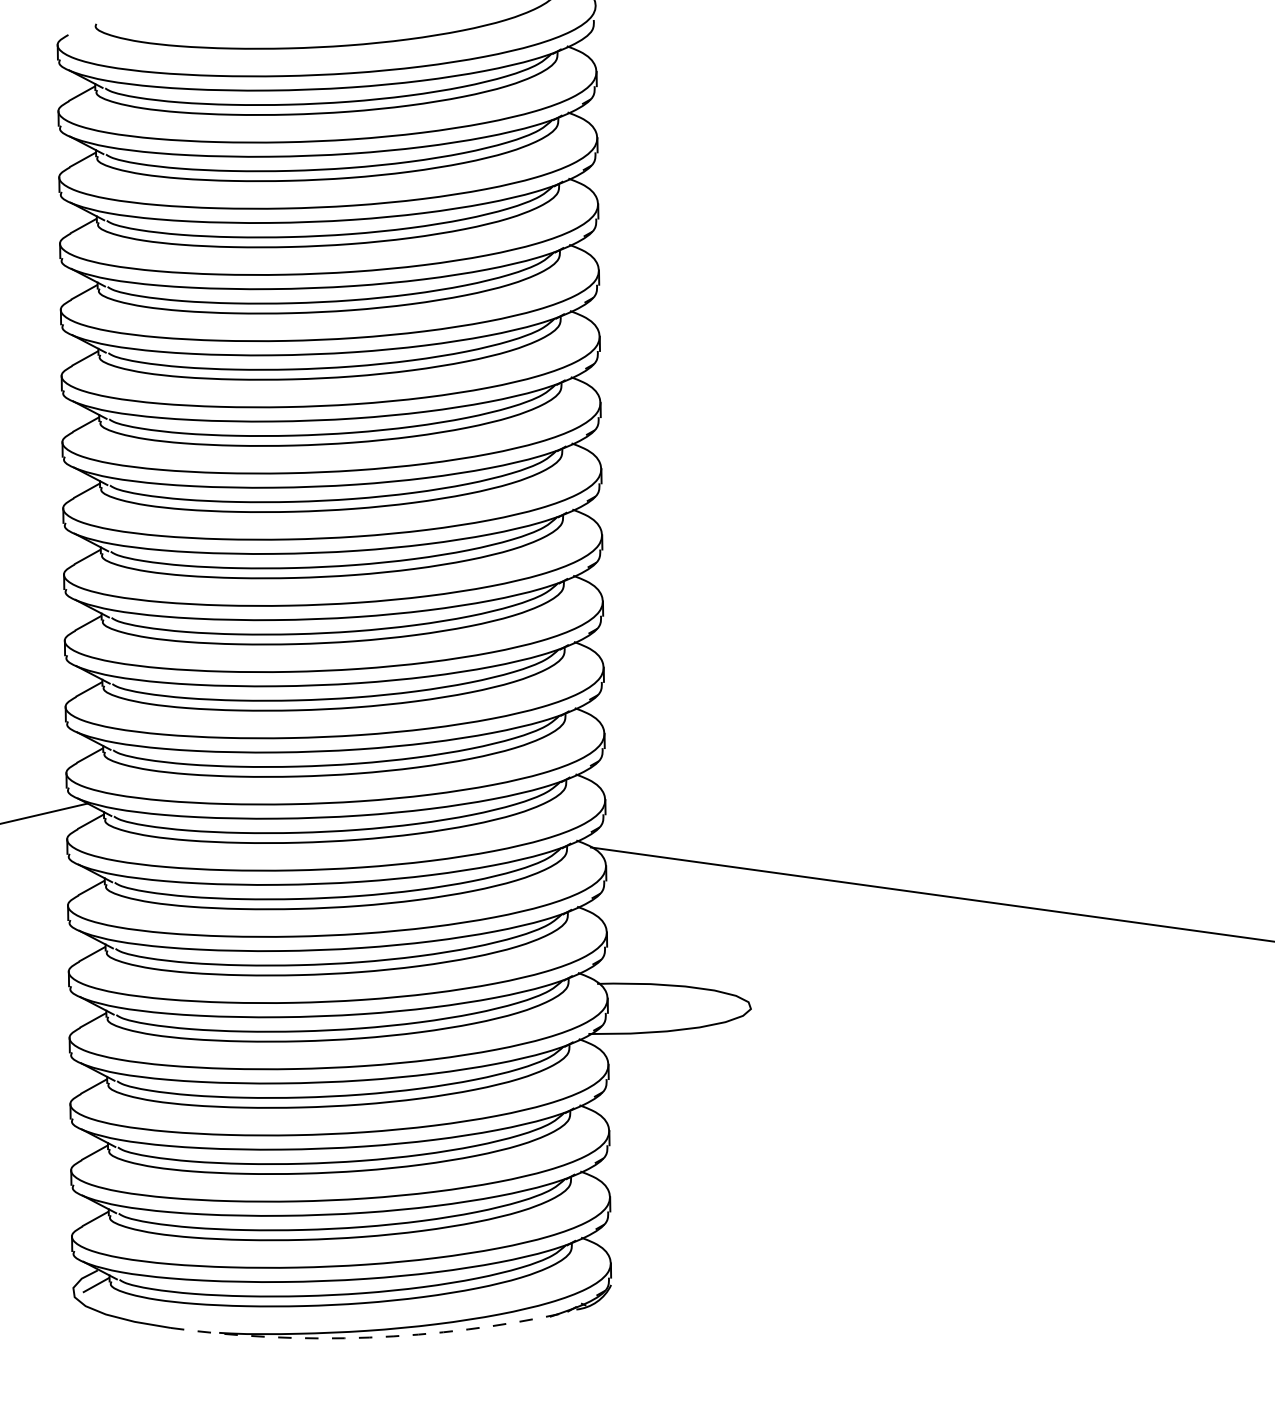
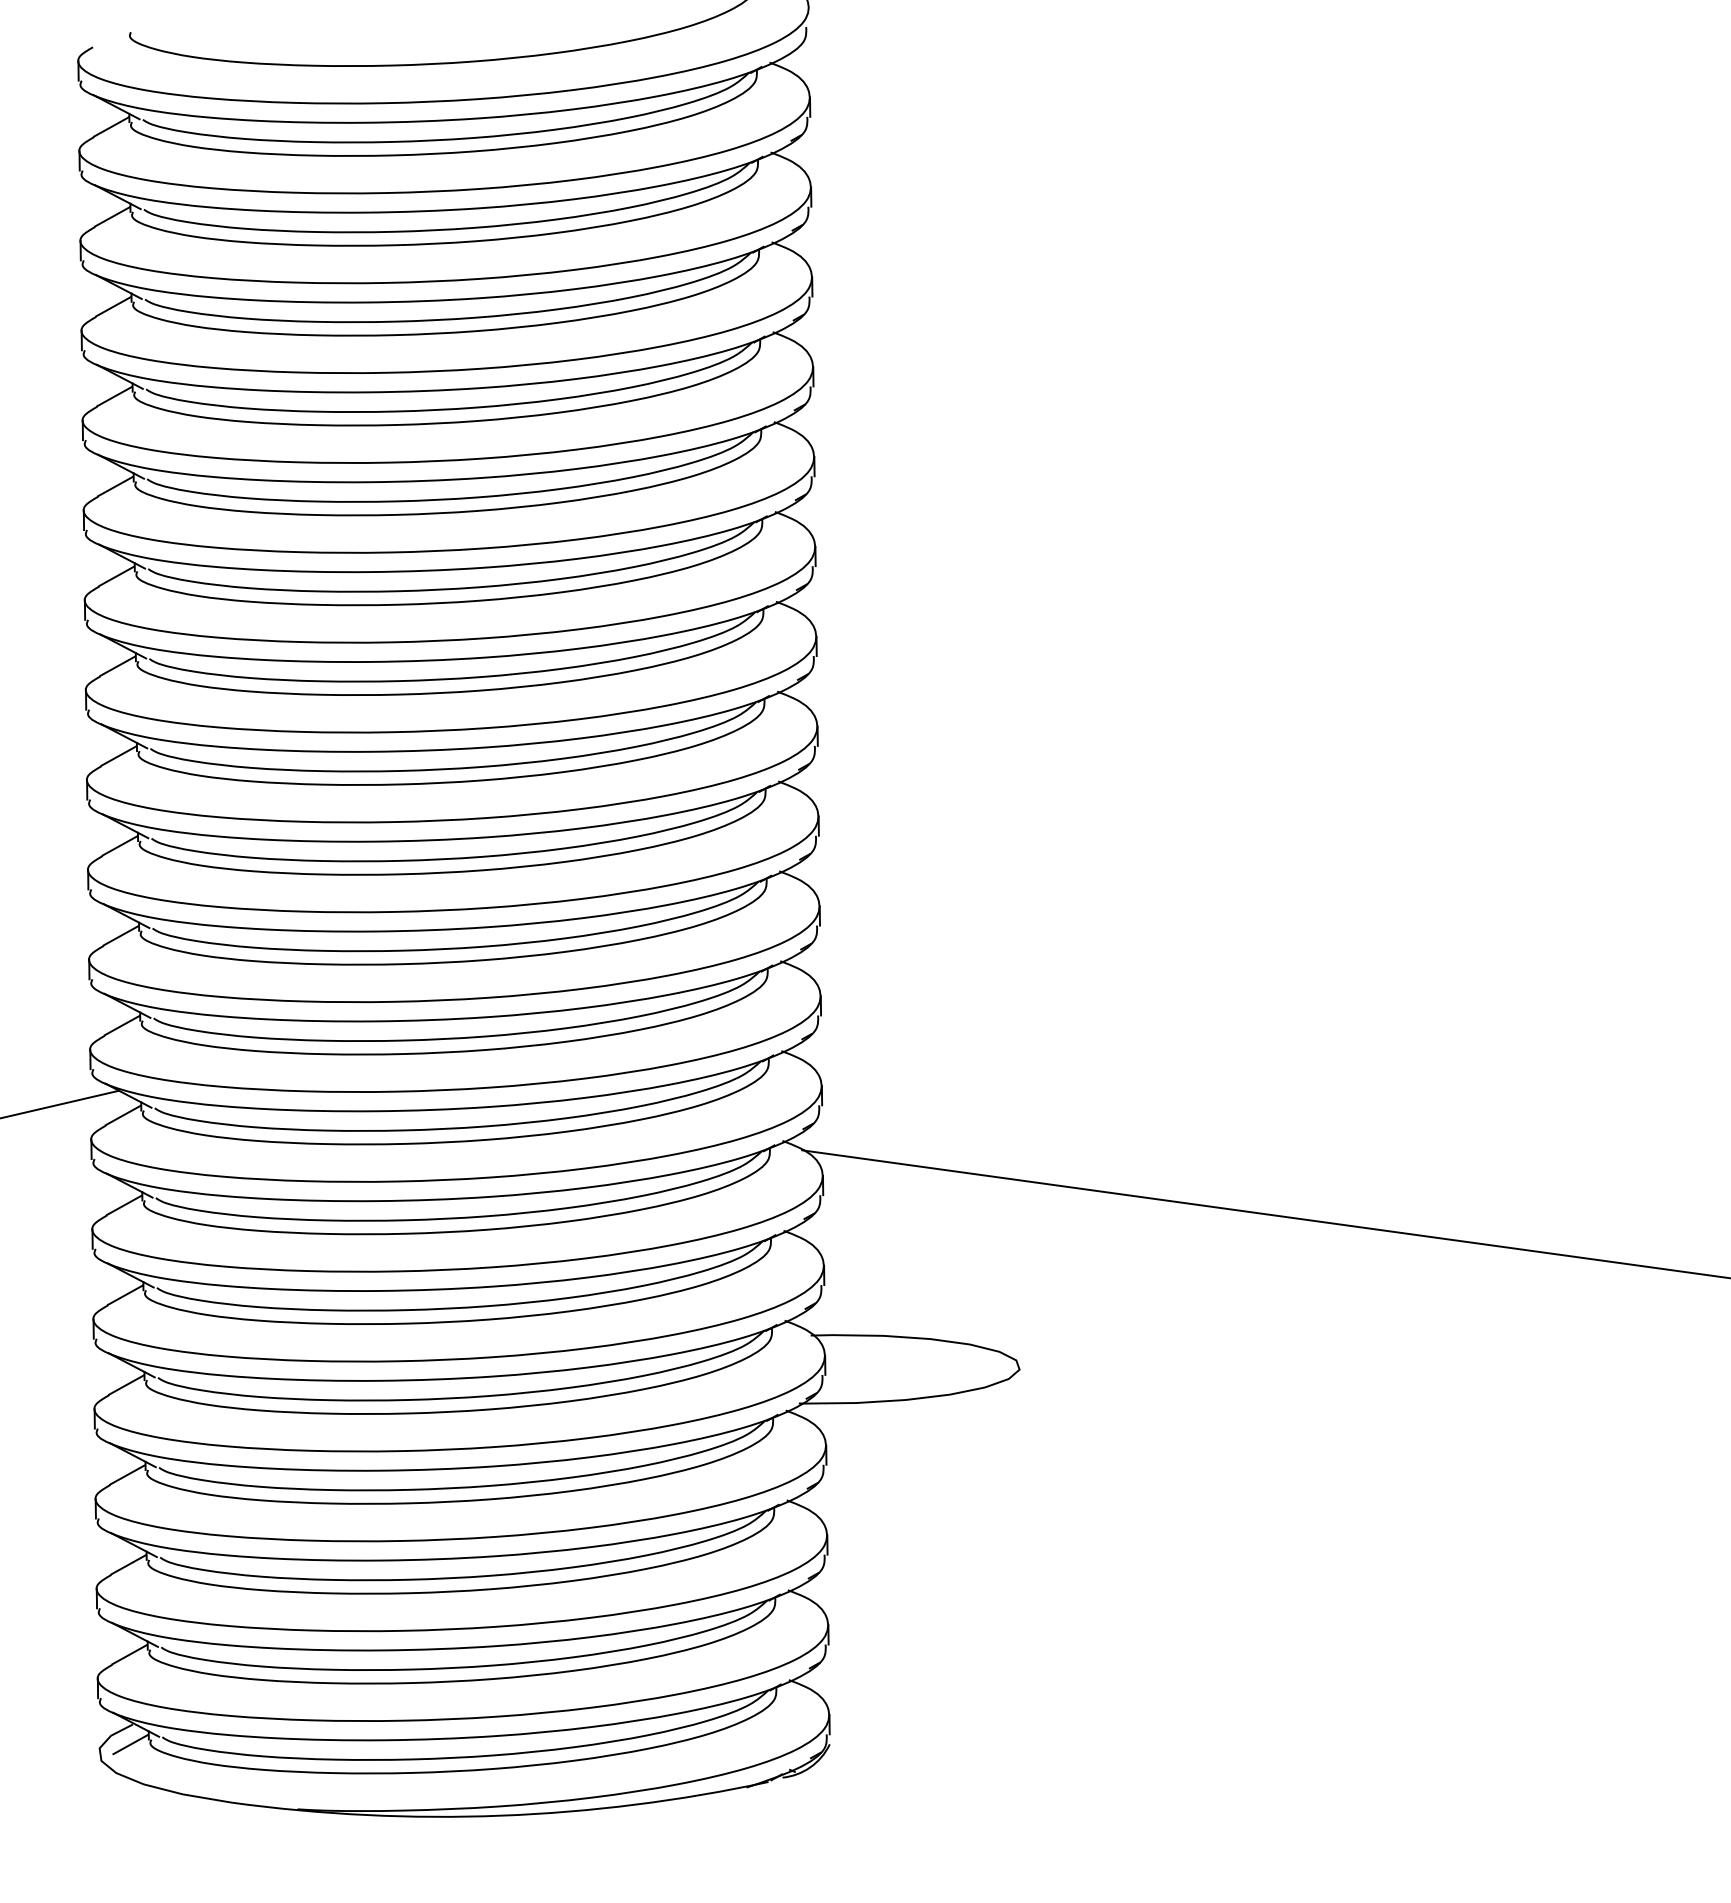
arc: (369, 1337) -> (501, 1815), dashed -> solid

